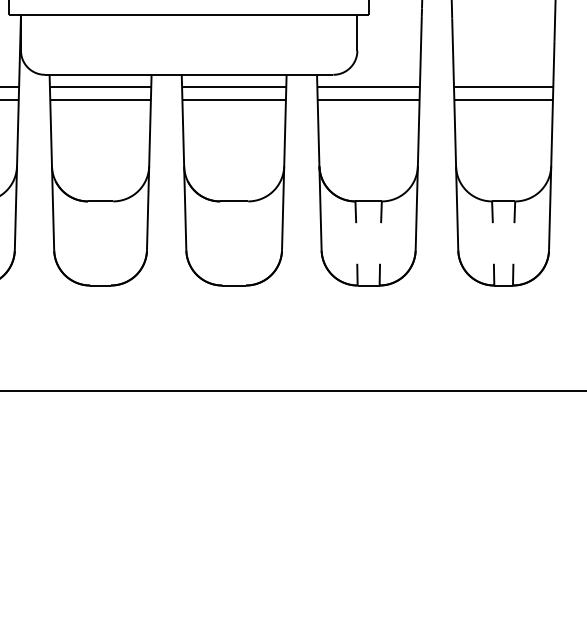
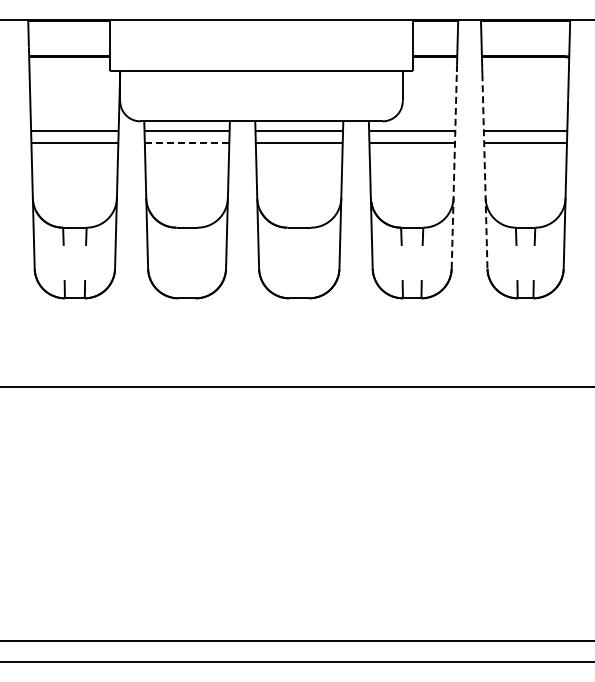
line: (101, 99) -> (187, 142), solid -> dashed
line: (418, 132) -> (454, 169), solid -> dashed
line: (454, 135) -> (484, 172), solid -> dashed

